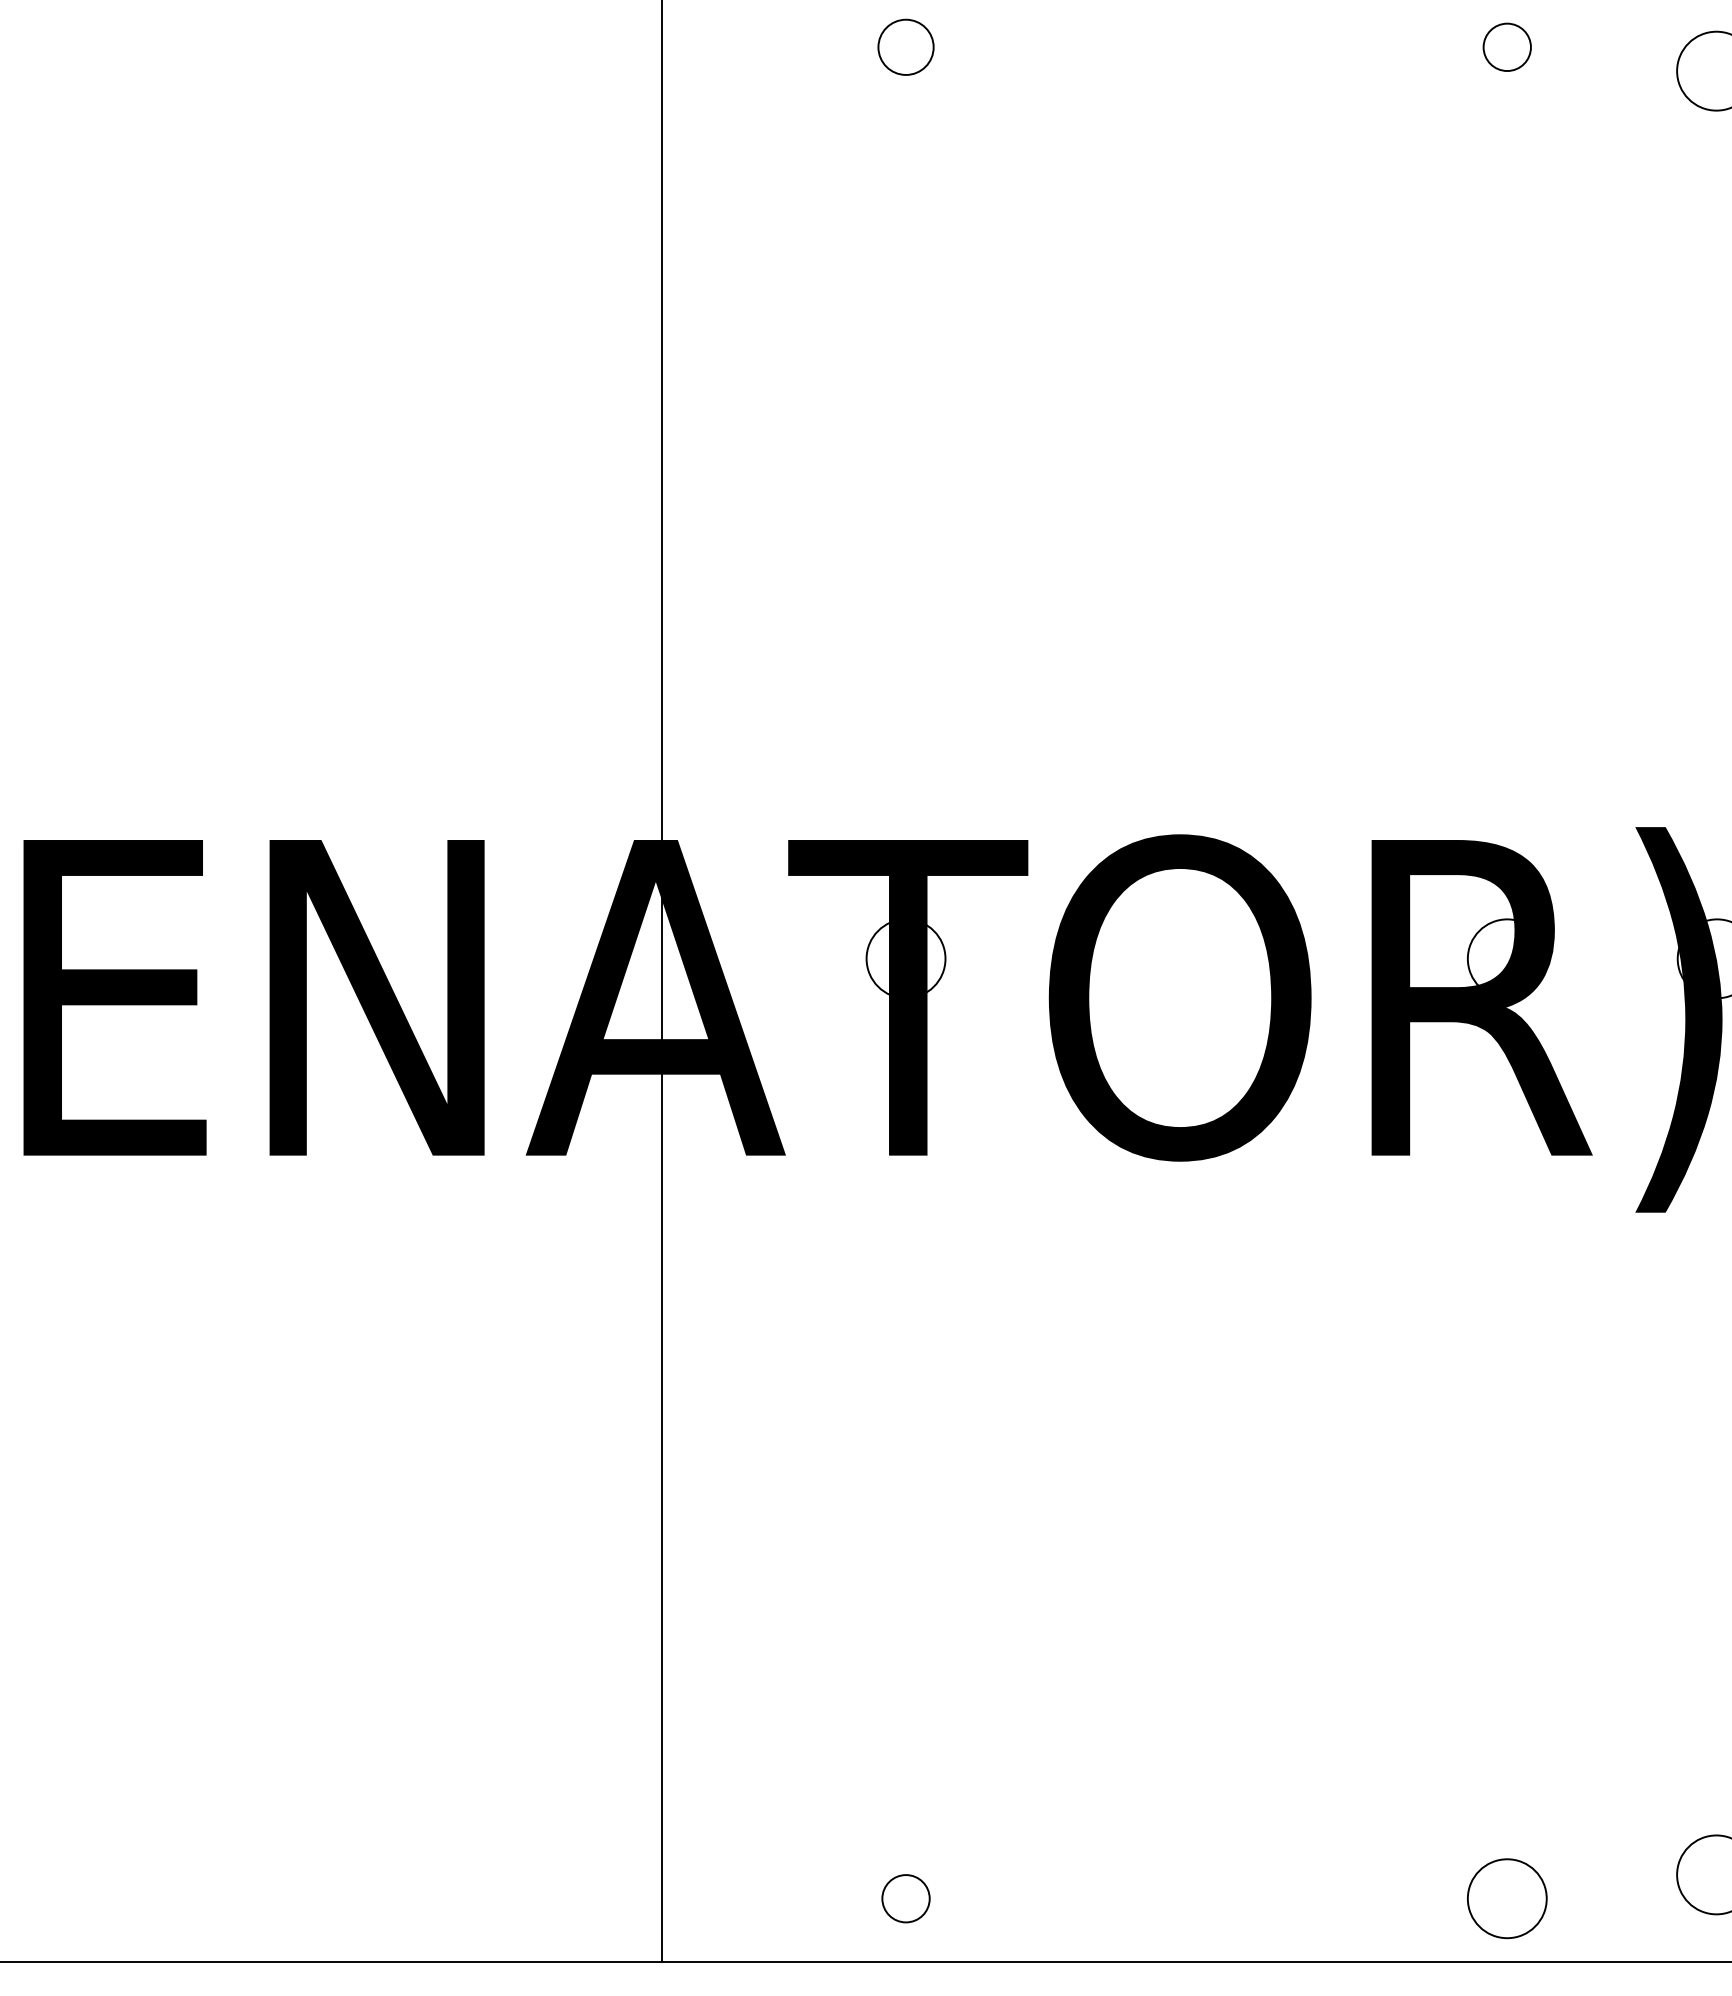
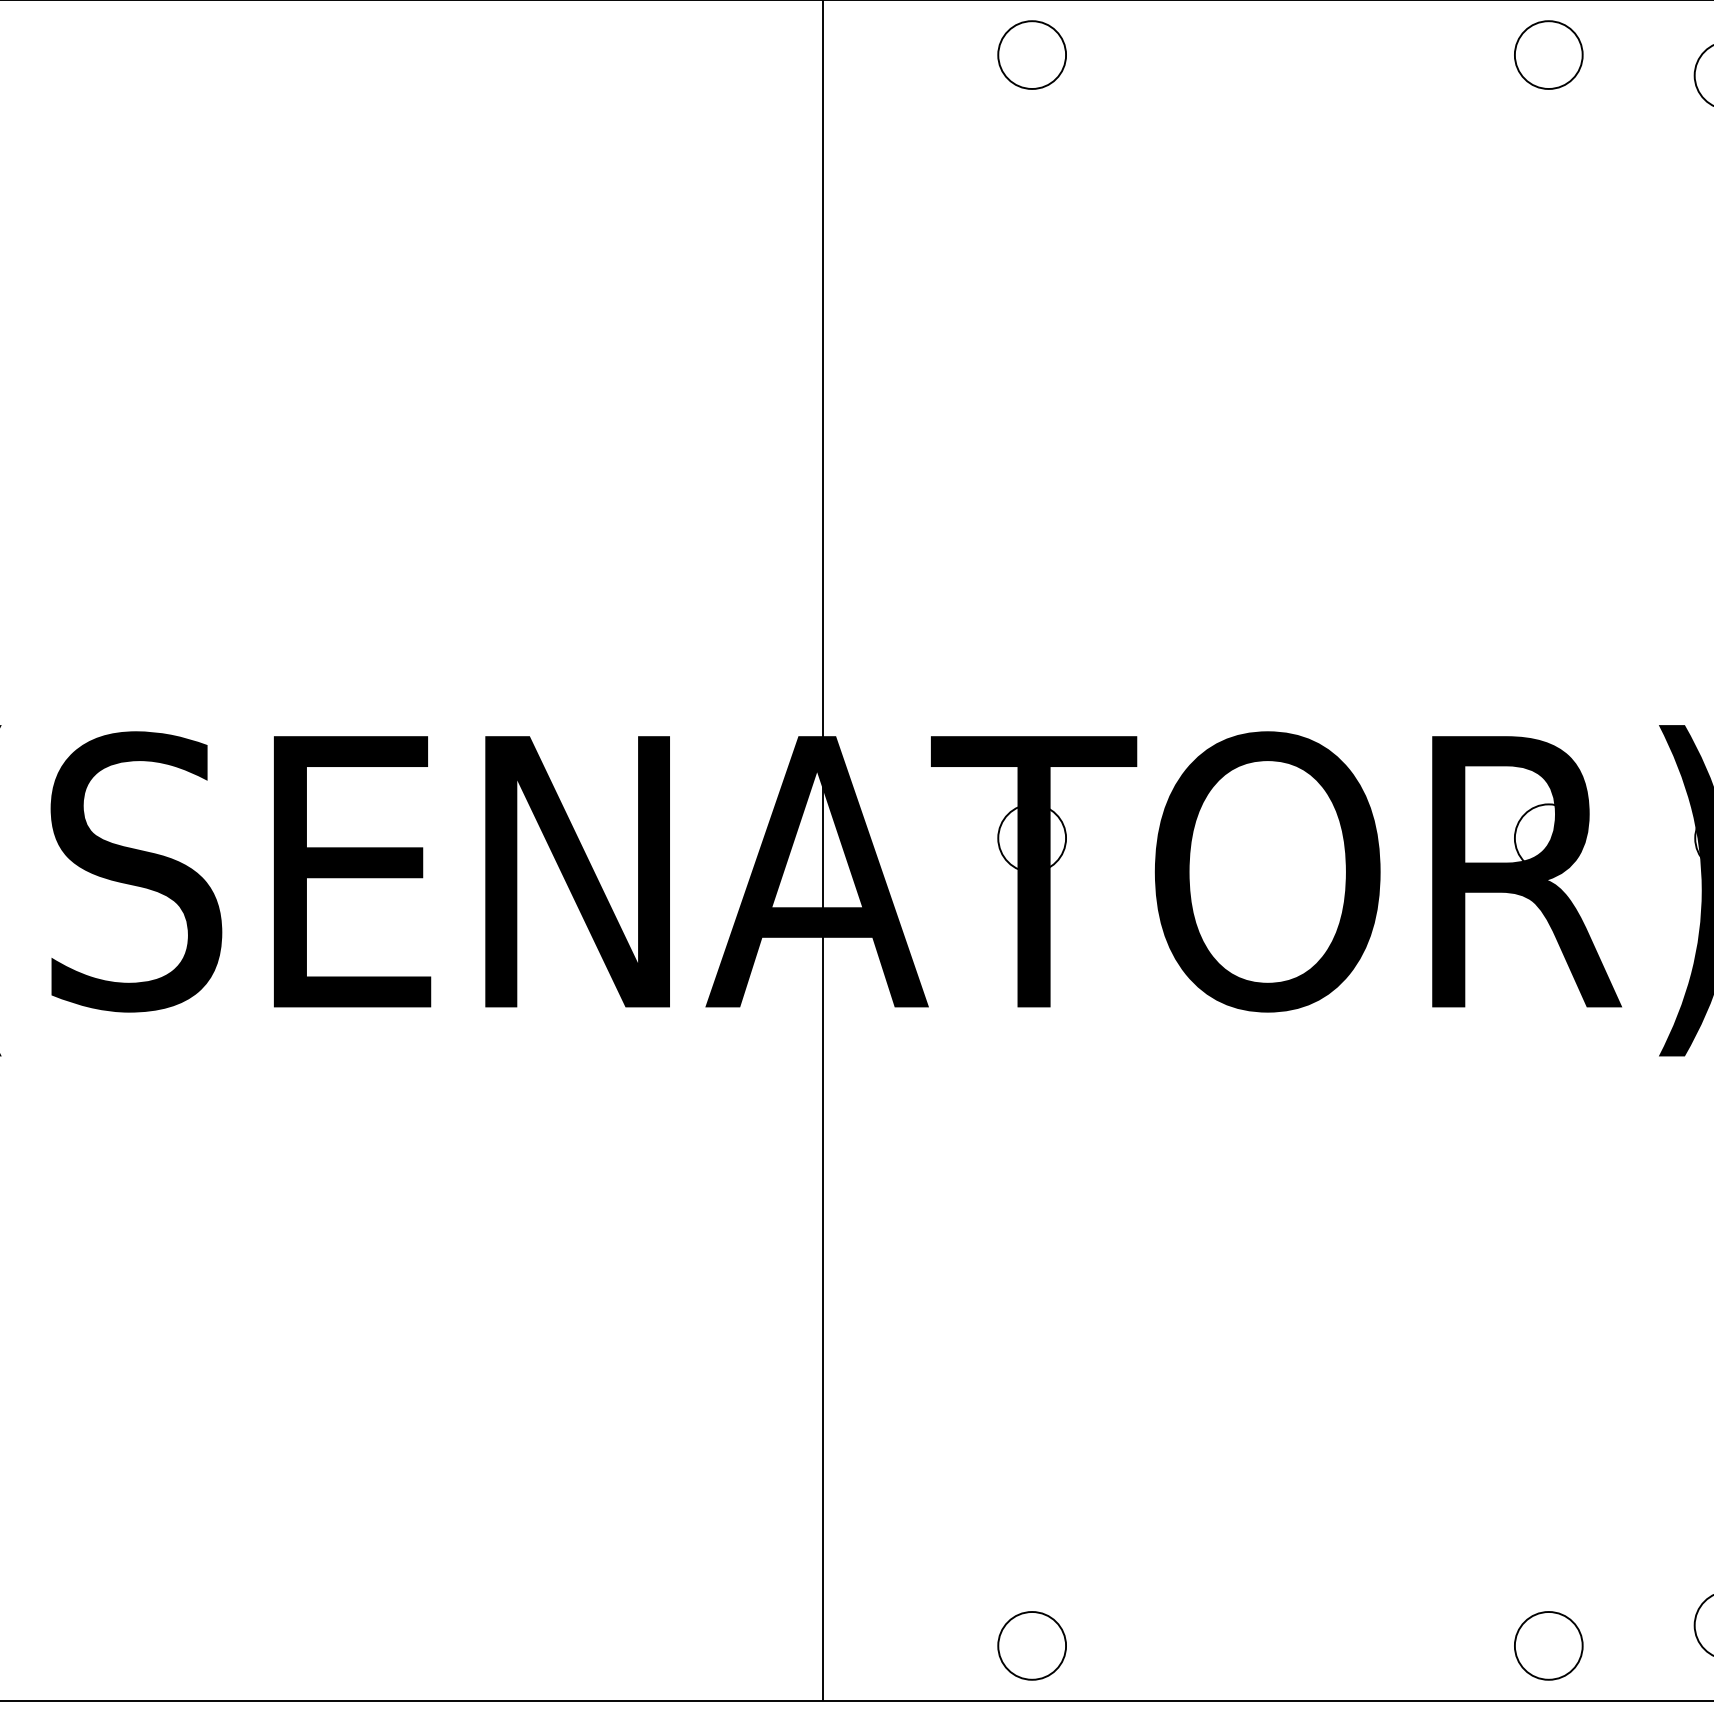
circle: (906, 46) -> (1032, 54), size x1.43
circle: (1506, 46) -> (1548, 54), size x1.67
circle: (906, 1898) -> (1032, 1645), size x1.67

